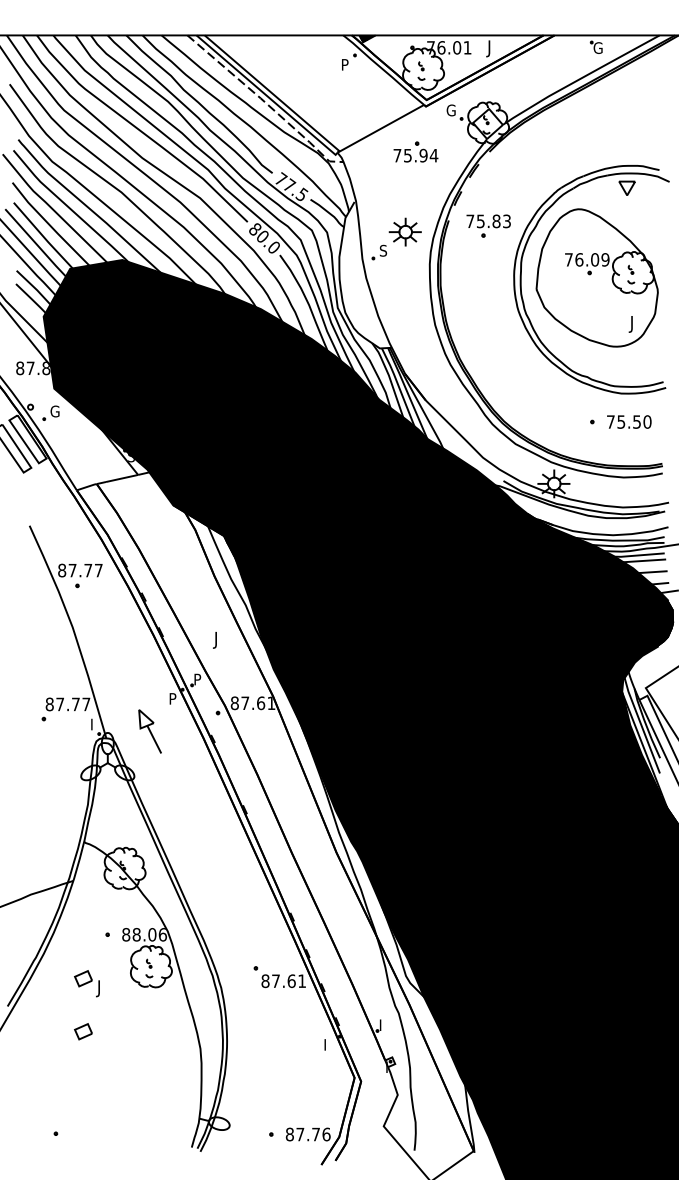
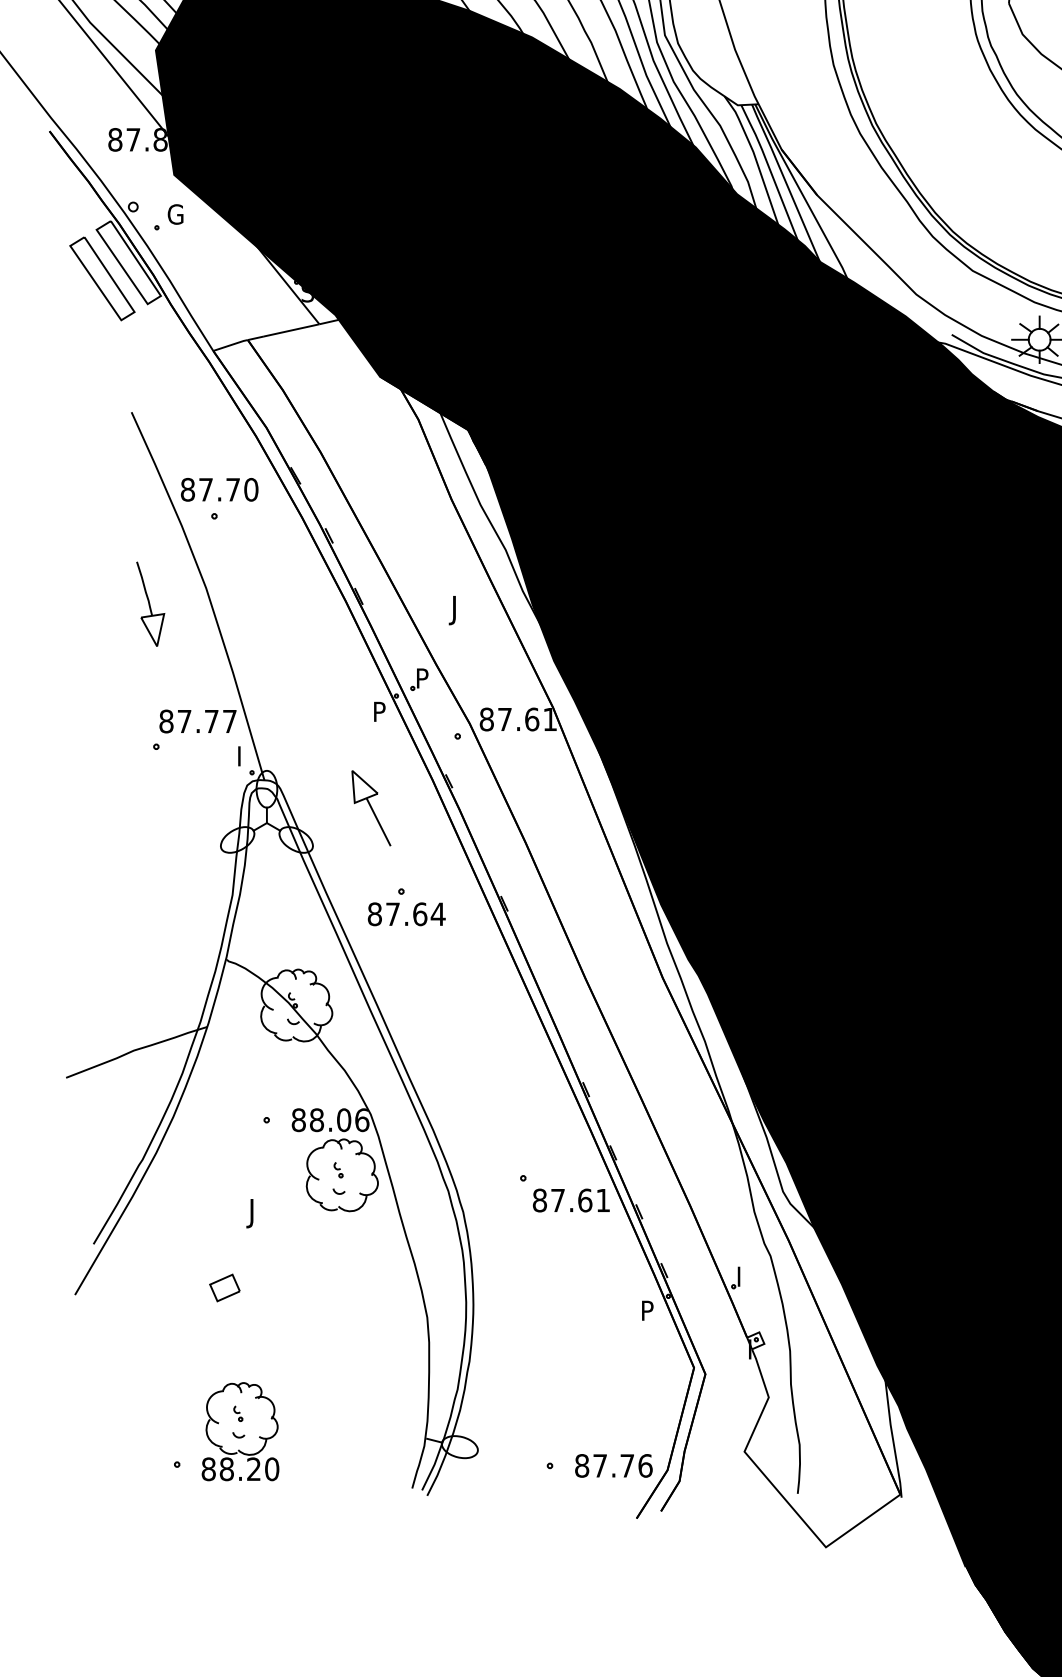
text: (98, 570) -> (250, 489), 87.77 -> 87.70
part: (40, 636) -> (150, 603), added
part: (149, 731) -> (370, 808), moved
part: (188, 811) -> (406, 906), added
part: (83, 978) -> (224, 1195), removed
text: (328, 1042) -> (648, 1306), I -> P
part: (92, 1114) -> (240, 1431), added

